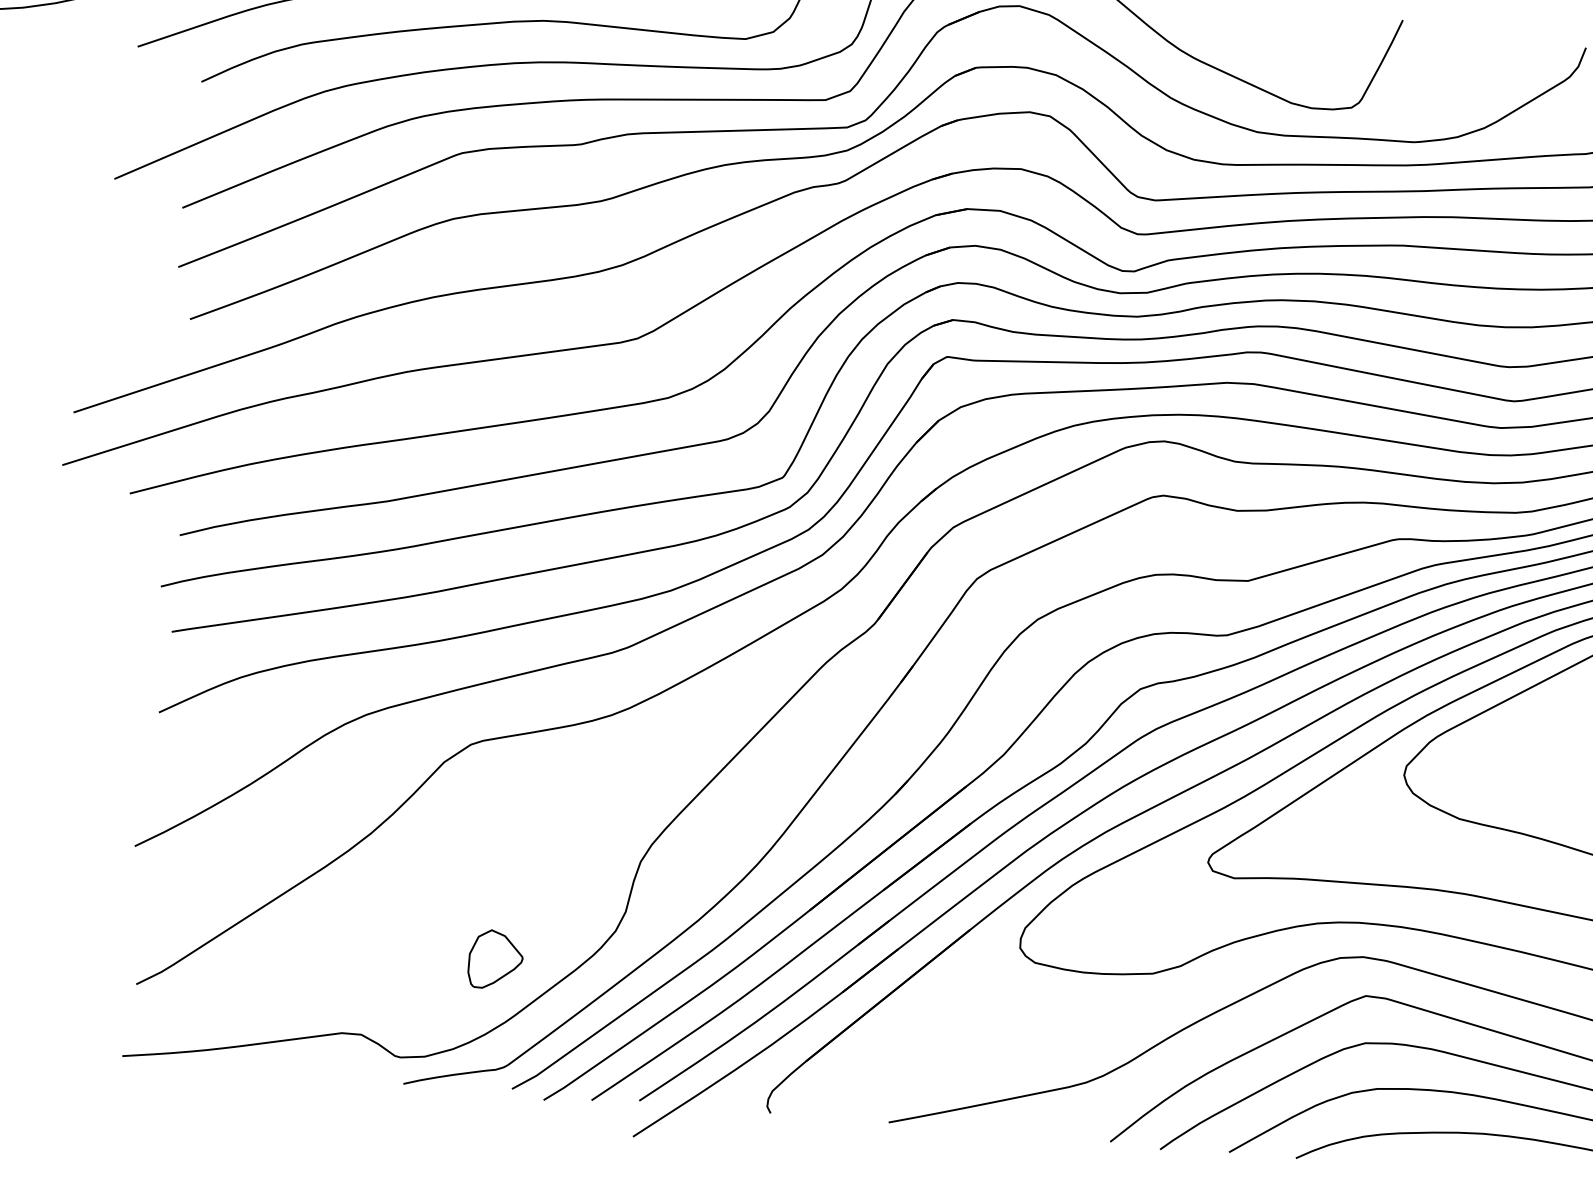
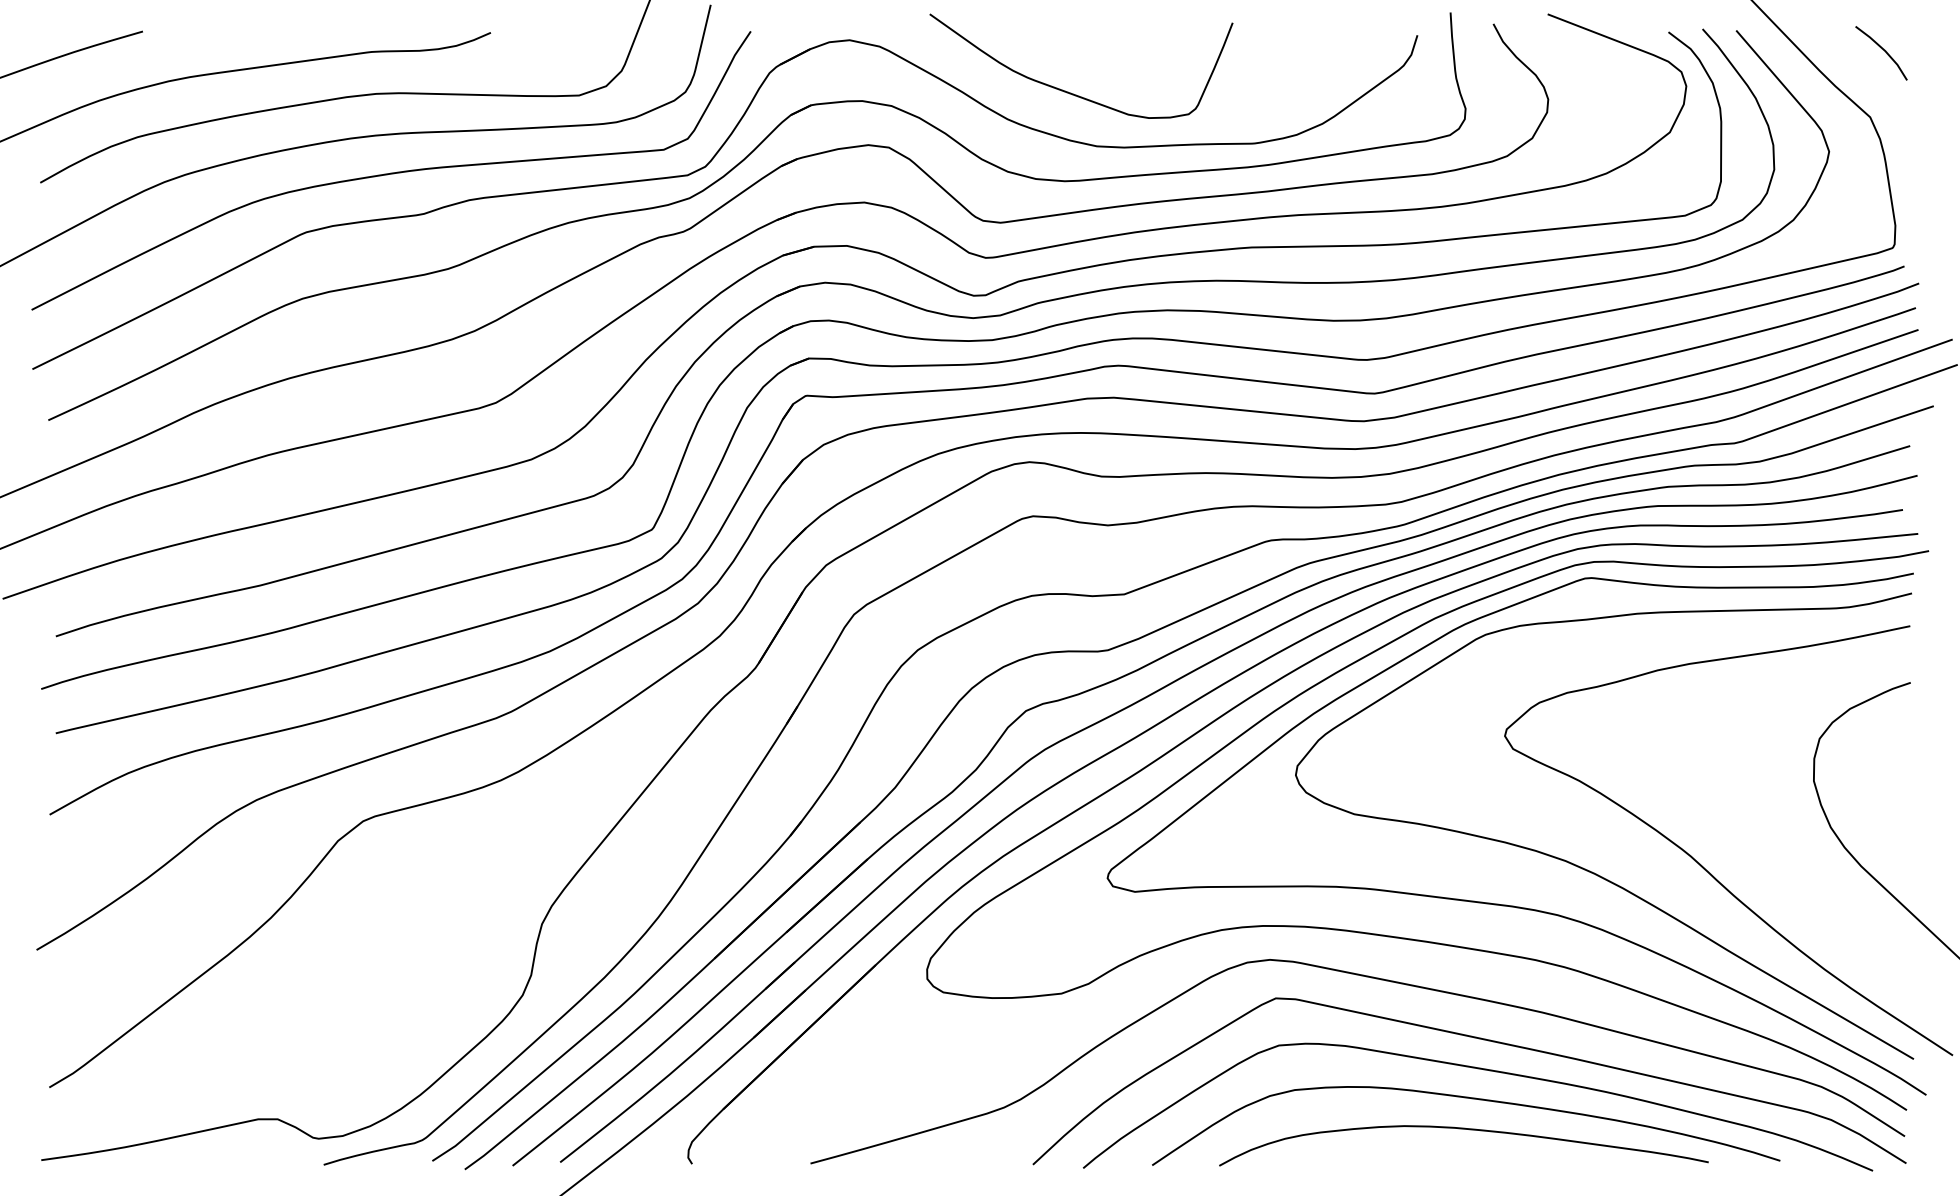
part: (495, 959) -> (405, 1033), removed

